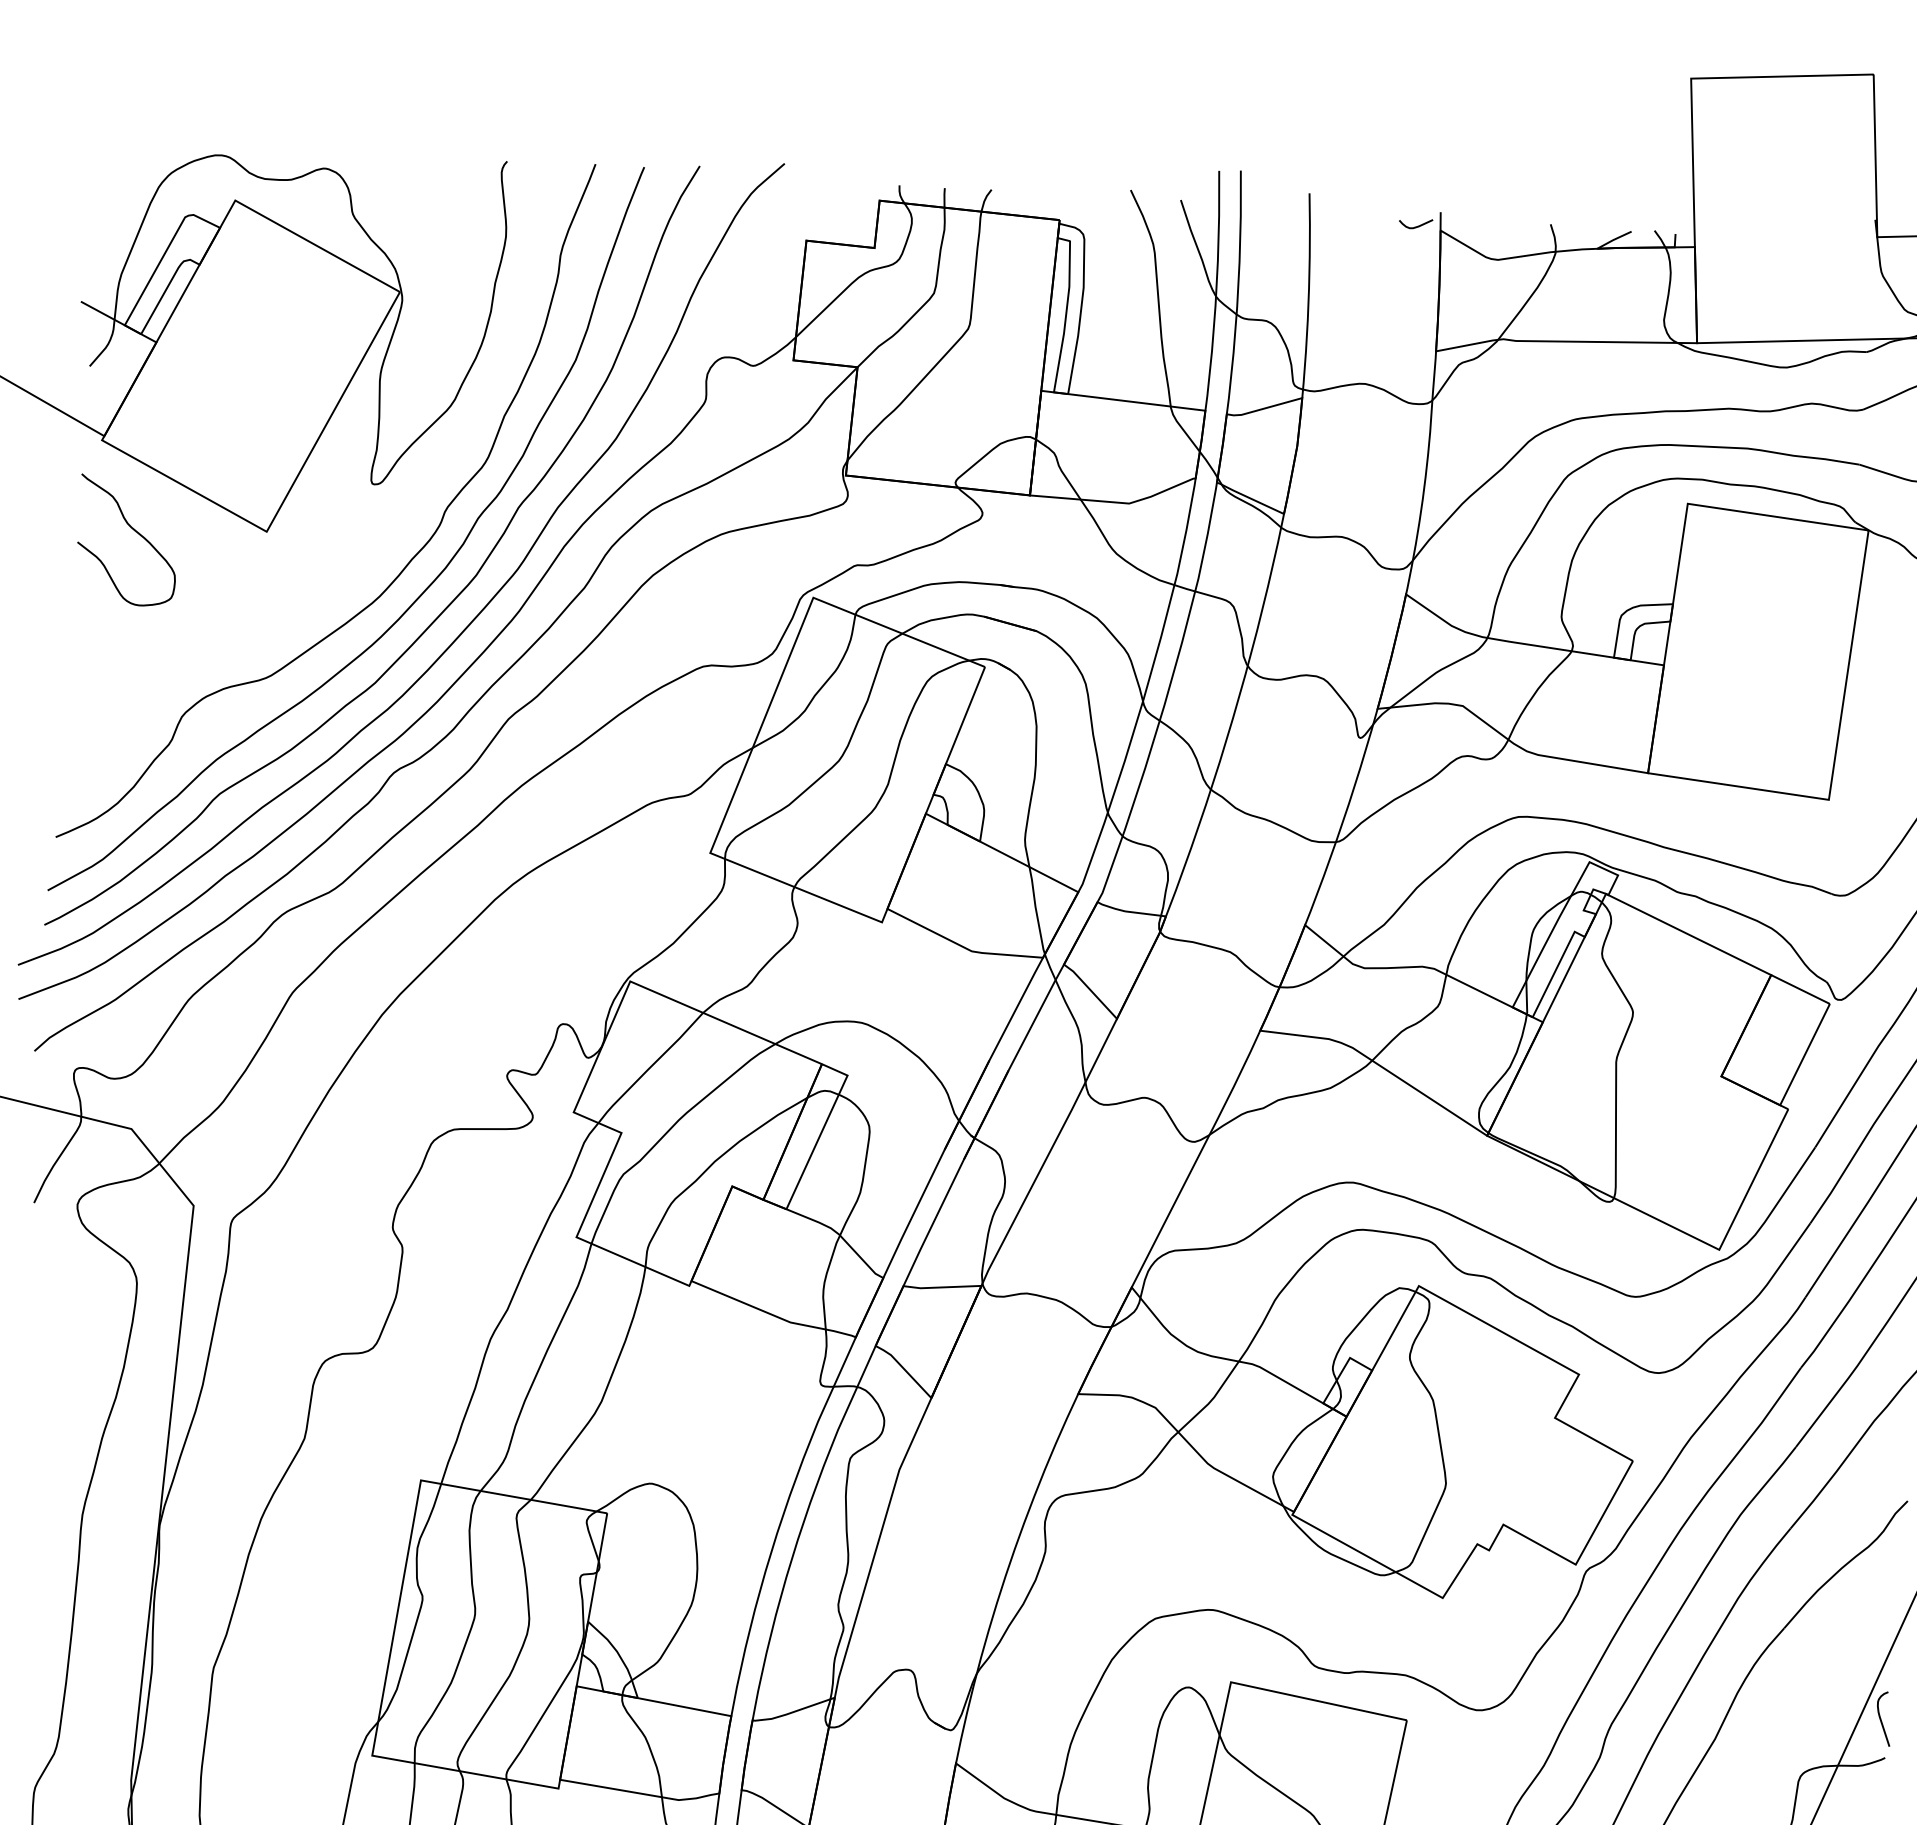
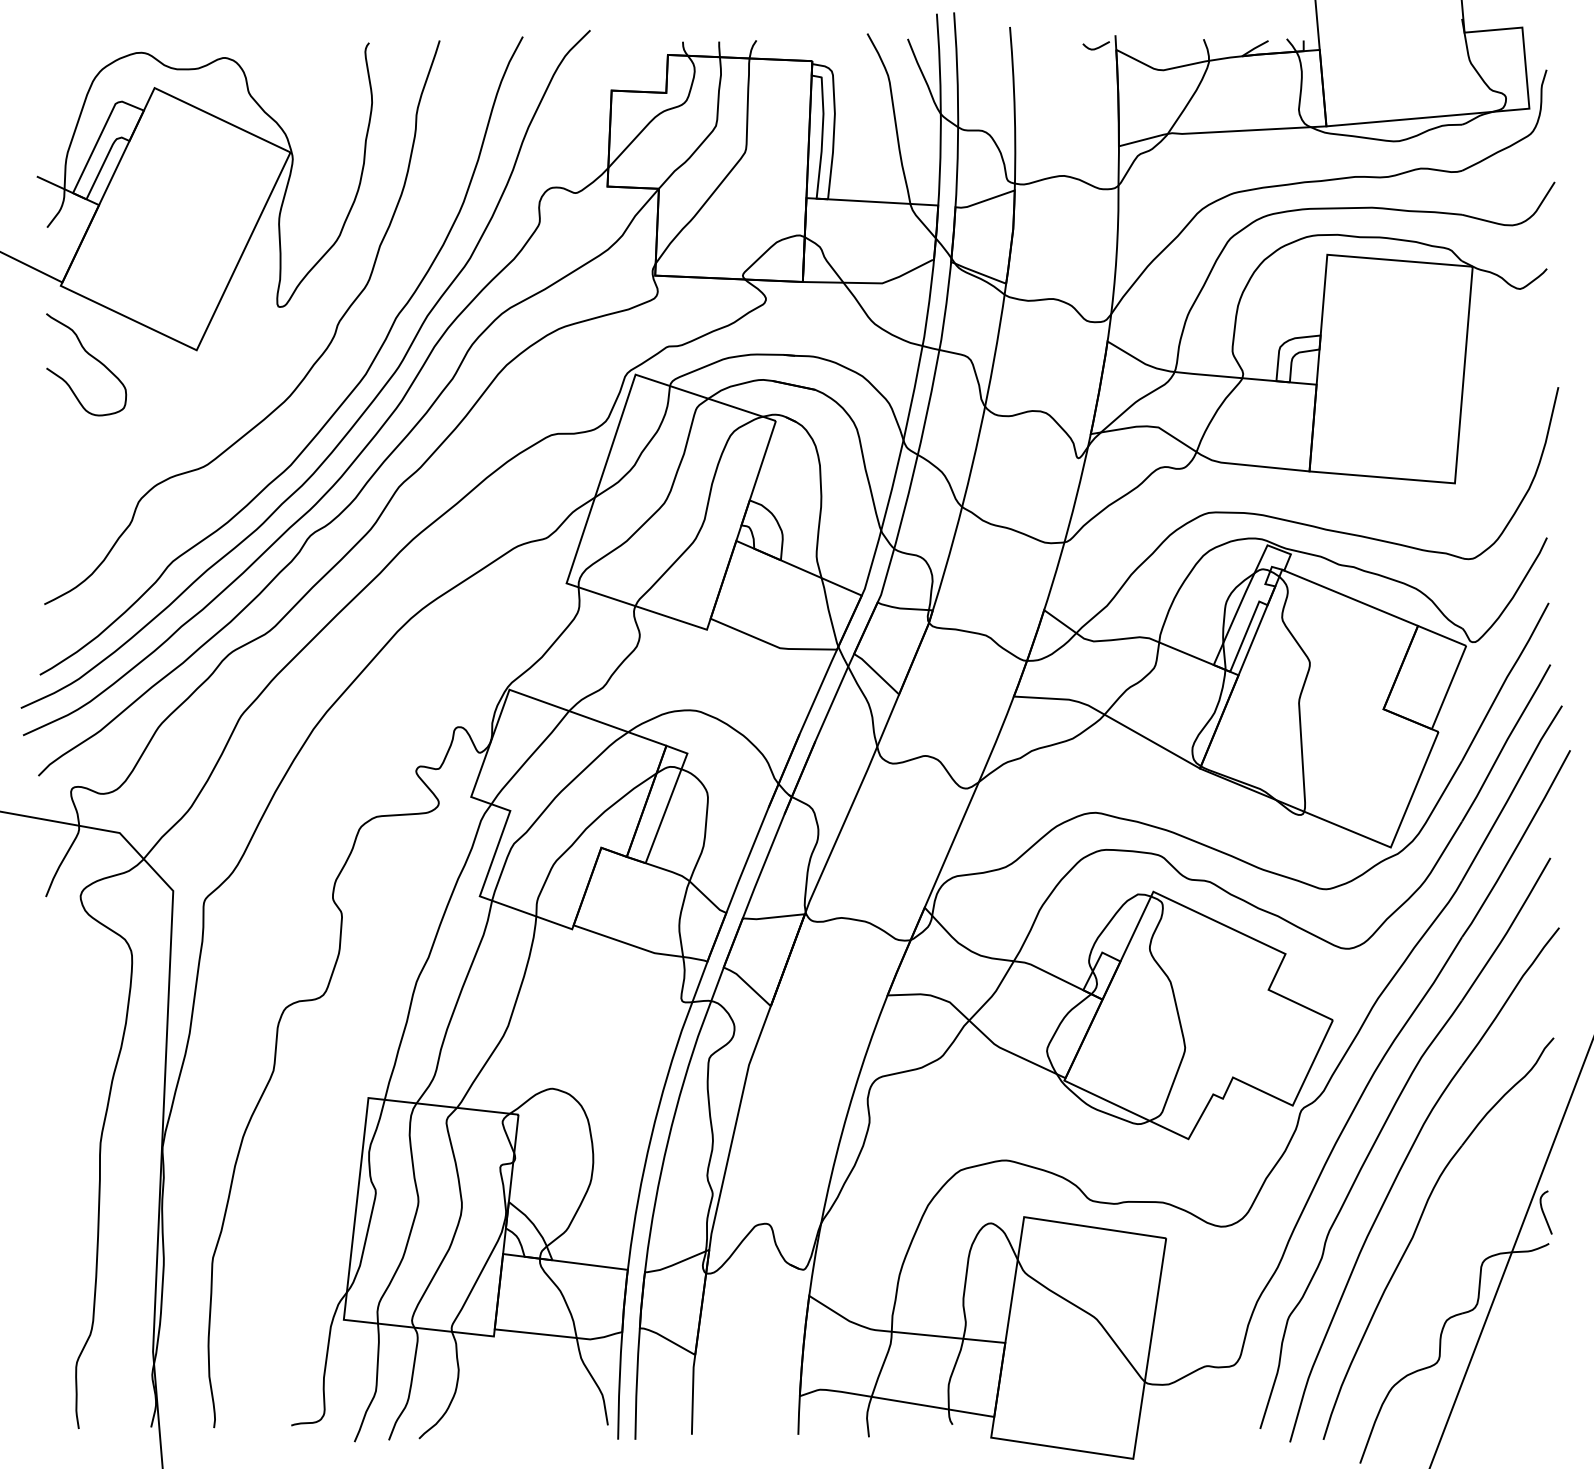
curve: (420, 593) -> (322, 391), removed

